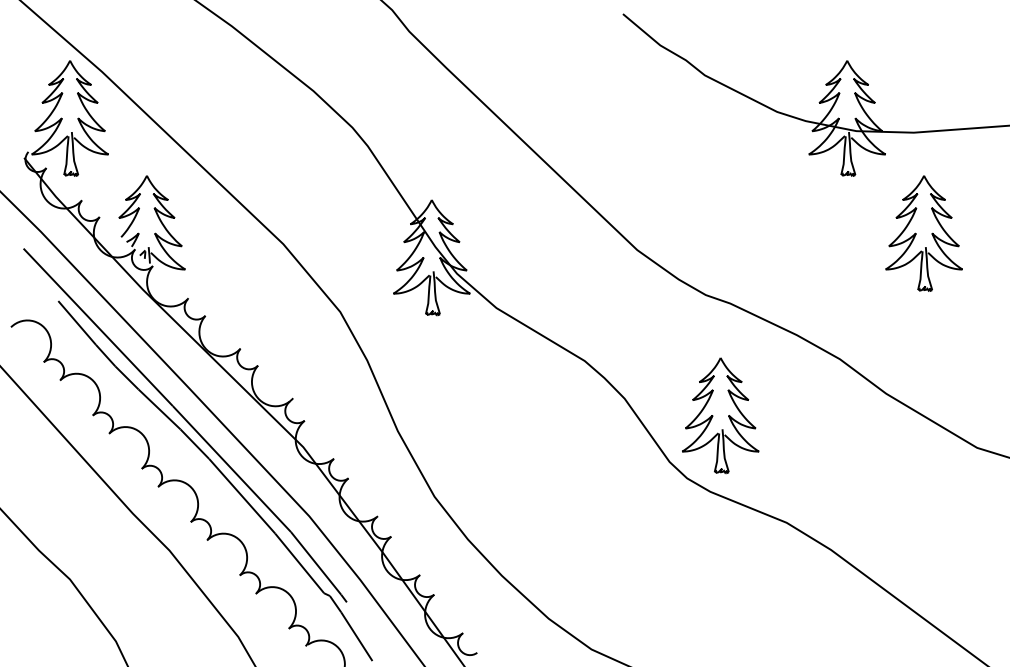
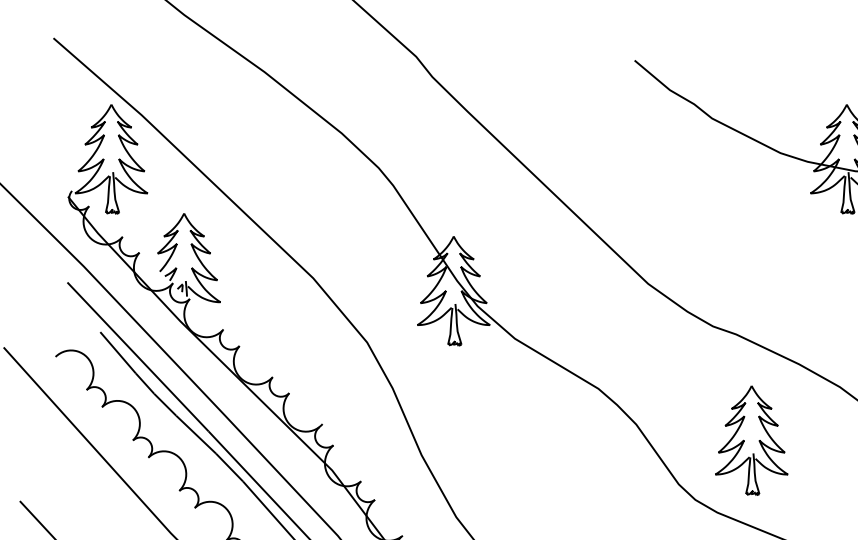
part: (720, 415) -> (751, 440), moved

